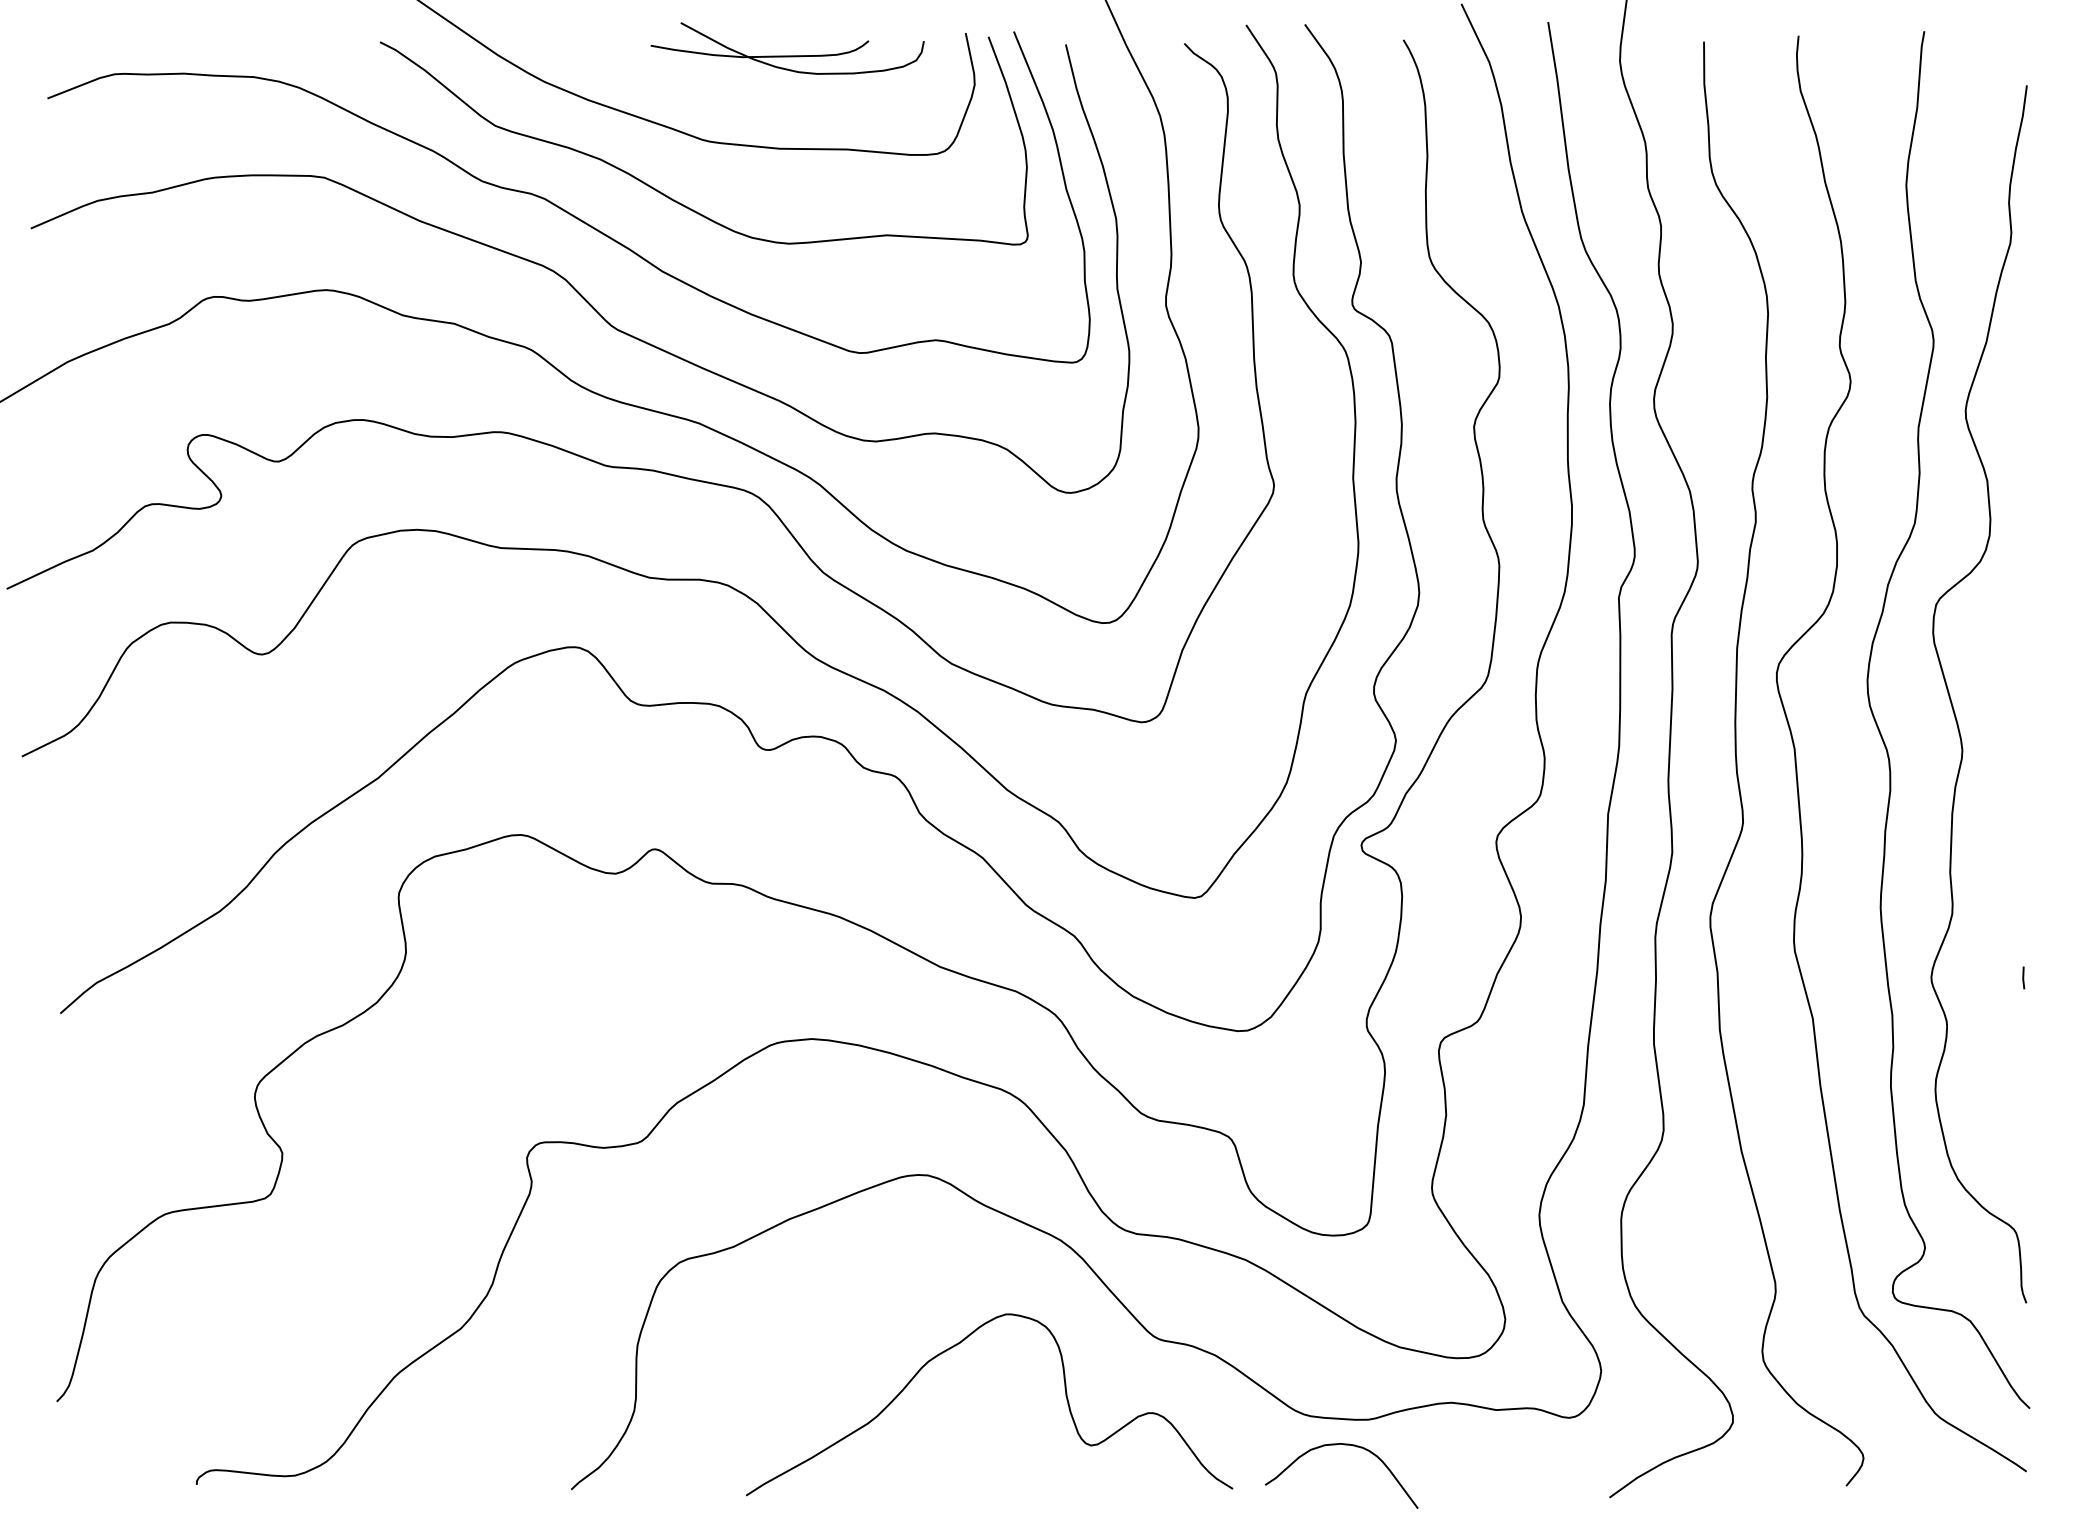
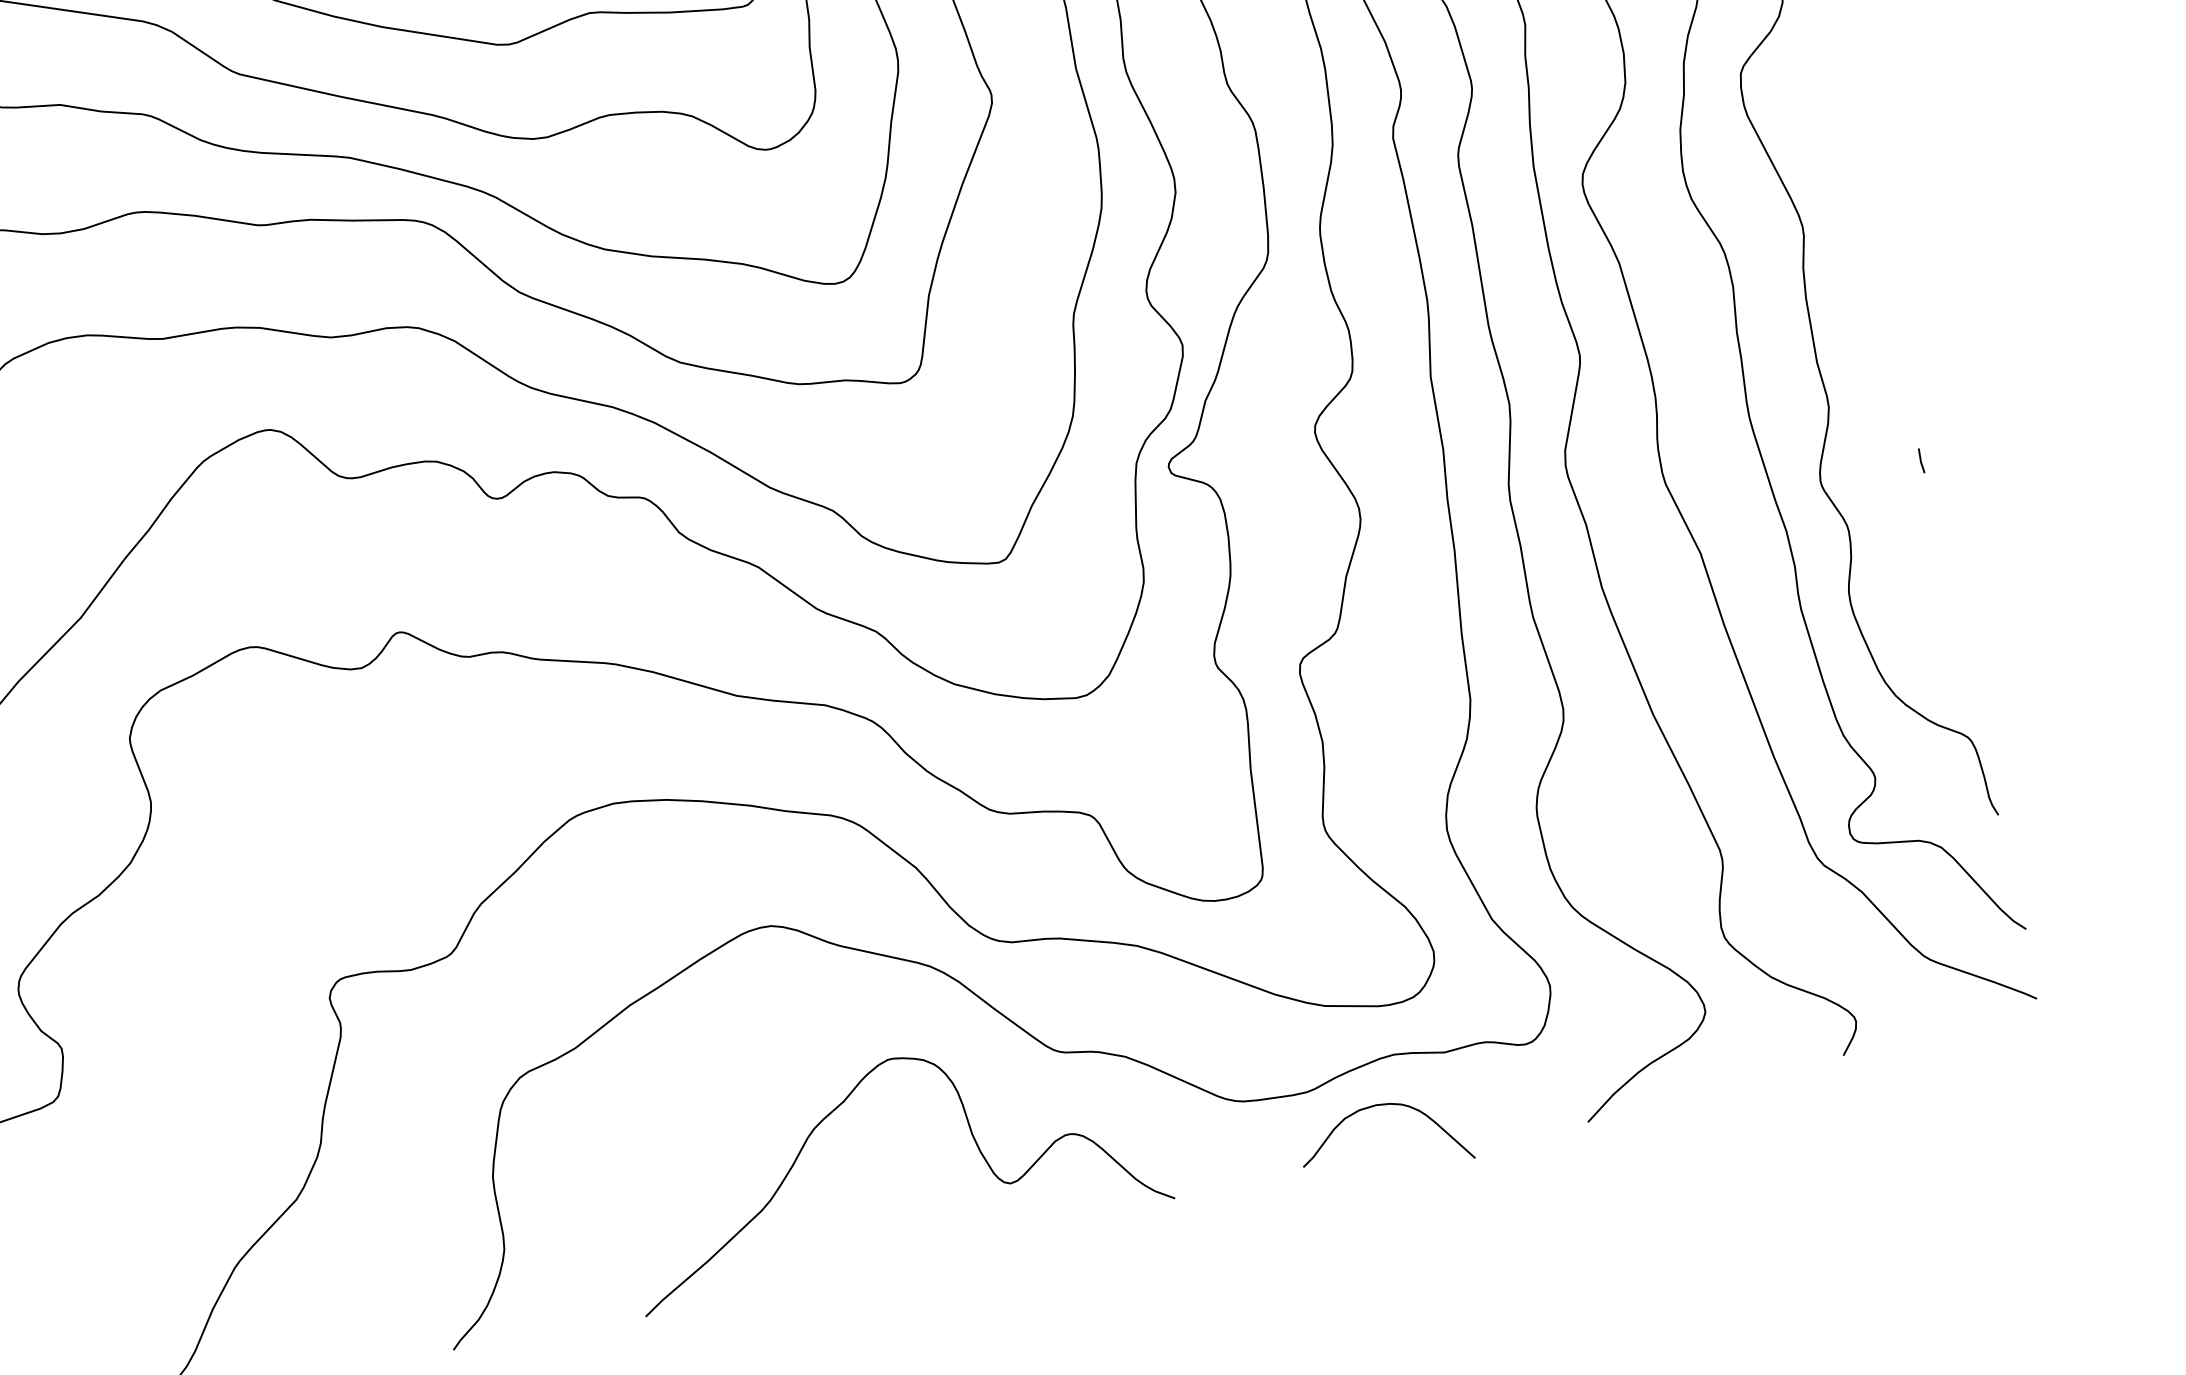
curve: (1344, 1445) -> (1380, 1106), moved

